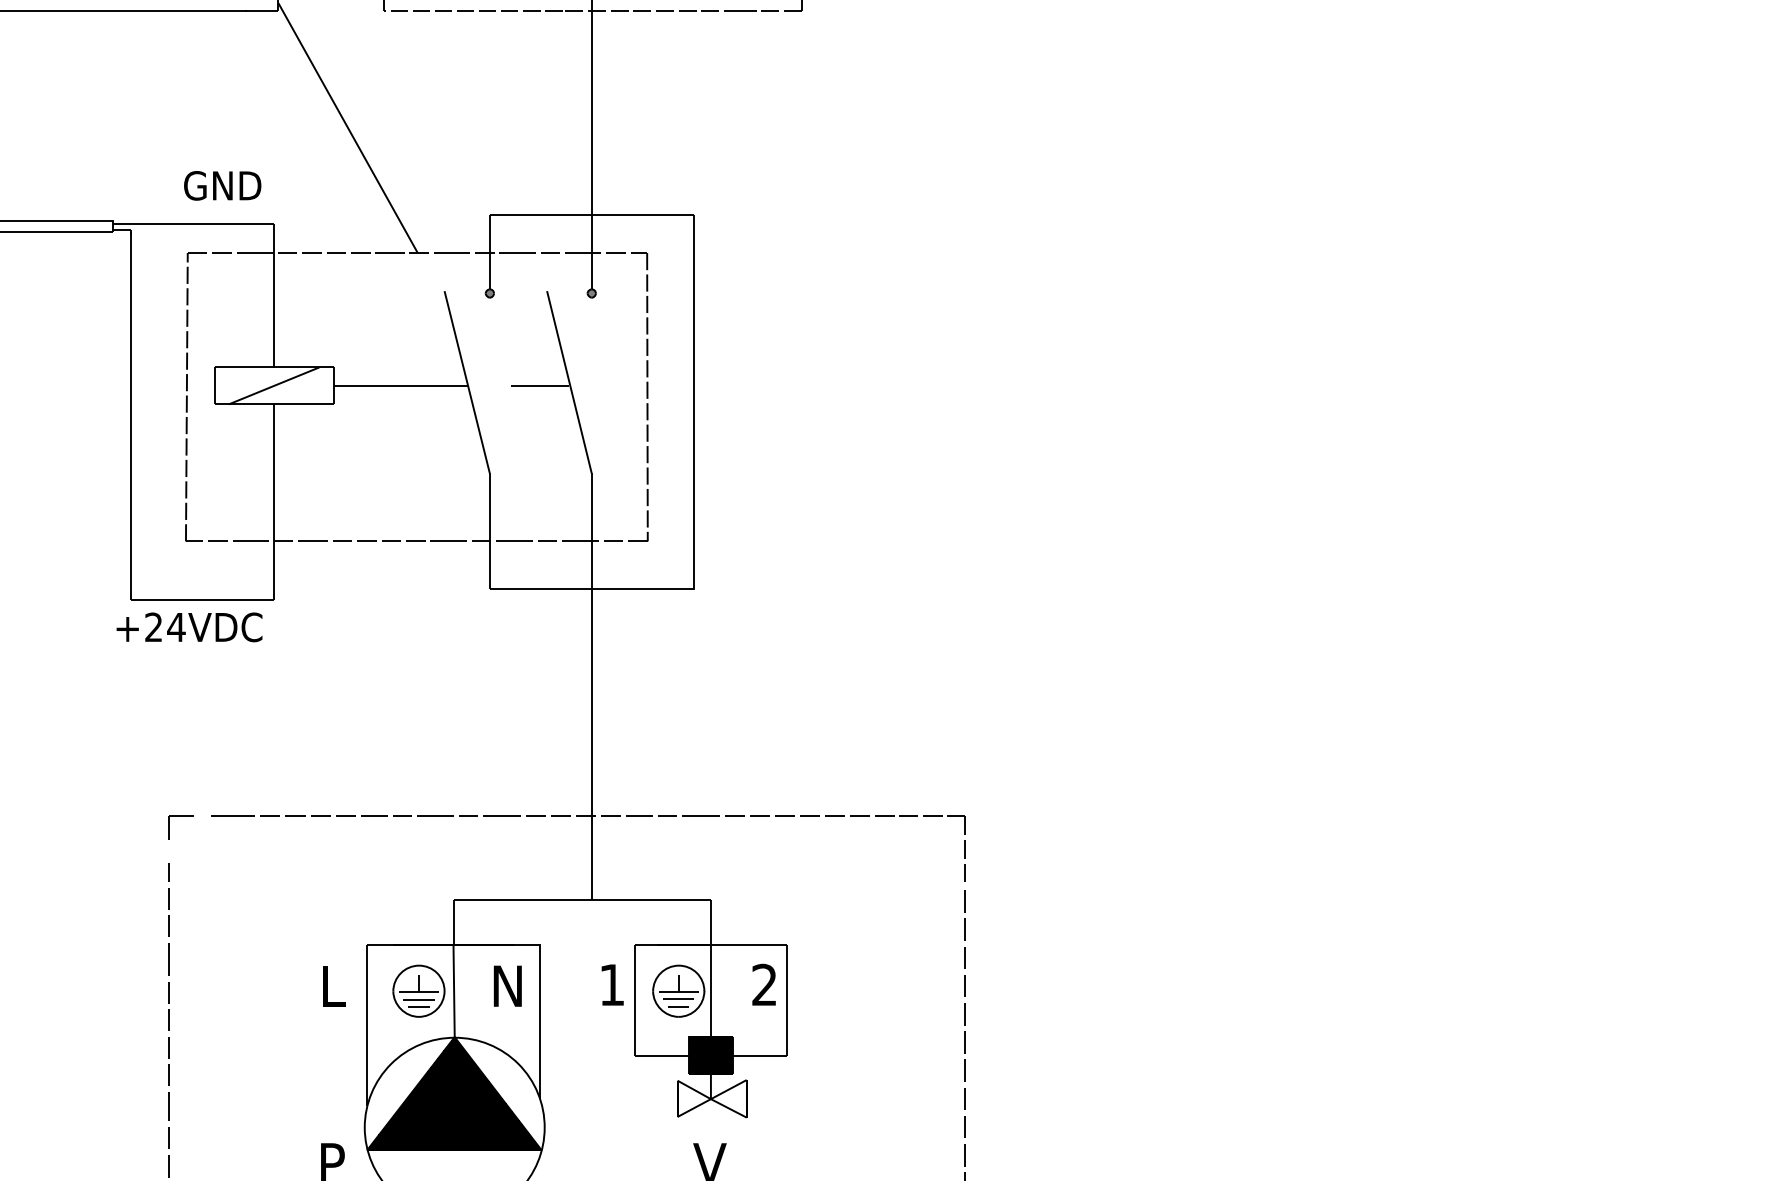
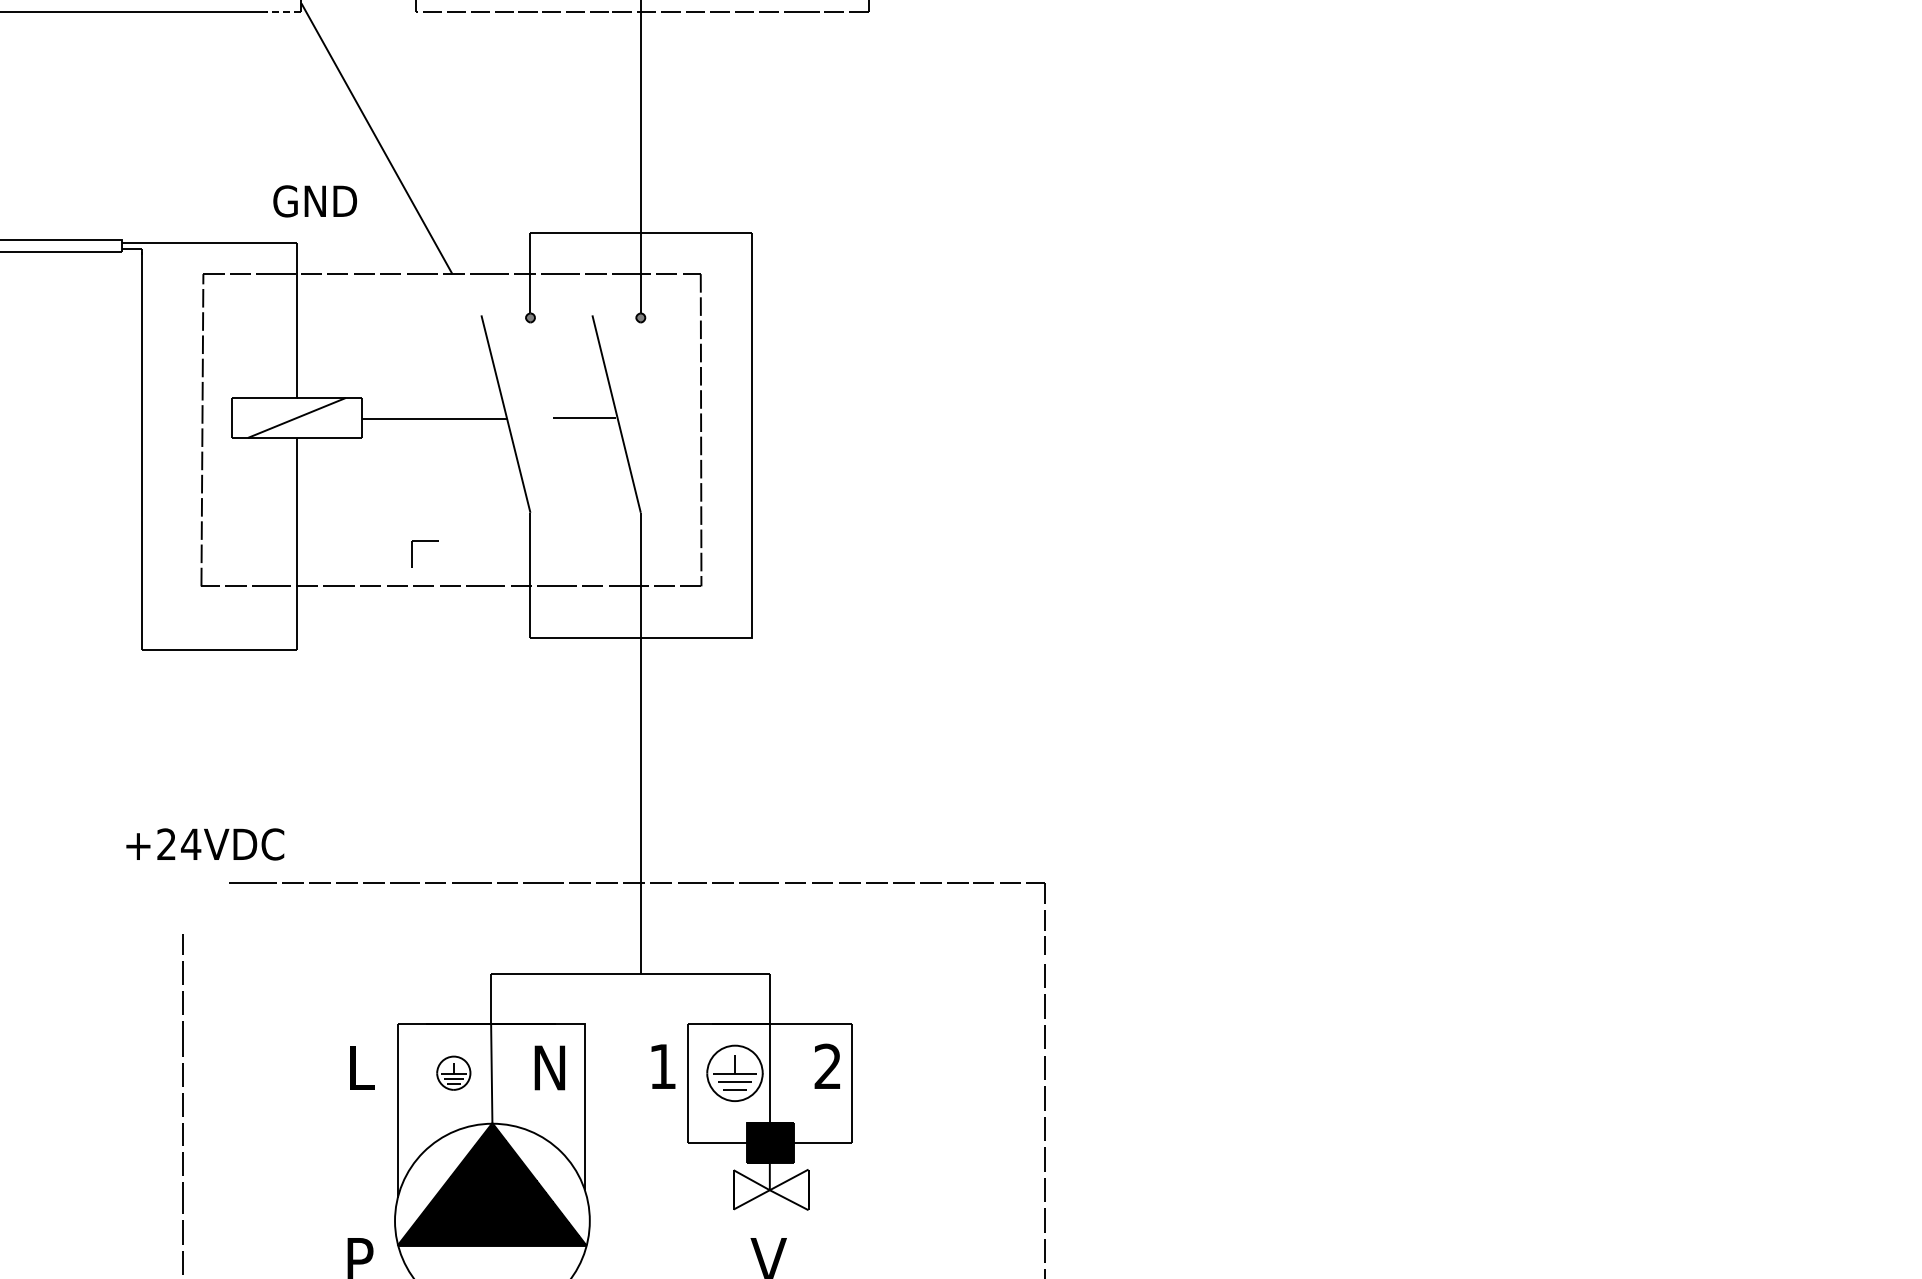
line: (261, 11) -> (283, 12), solid -> dashed
text: (222, 185) -> (314, 201), moved
text: (189, 627) -> (205, 844), moved
part: (180, 815) -> (424, 541), moved
part: (418, 990) -> (453, 1072), size x0.6

